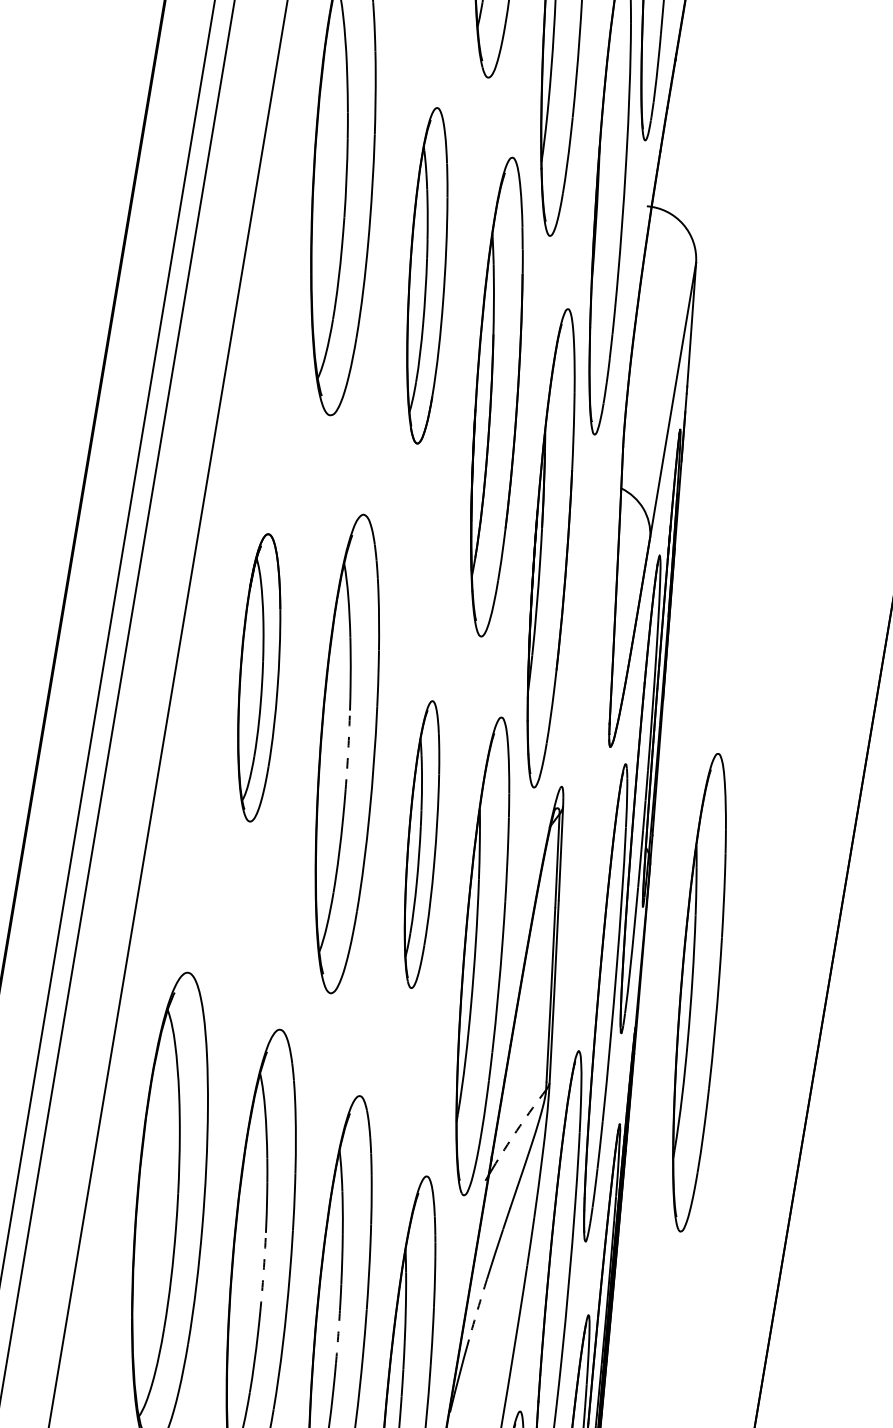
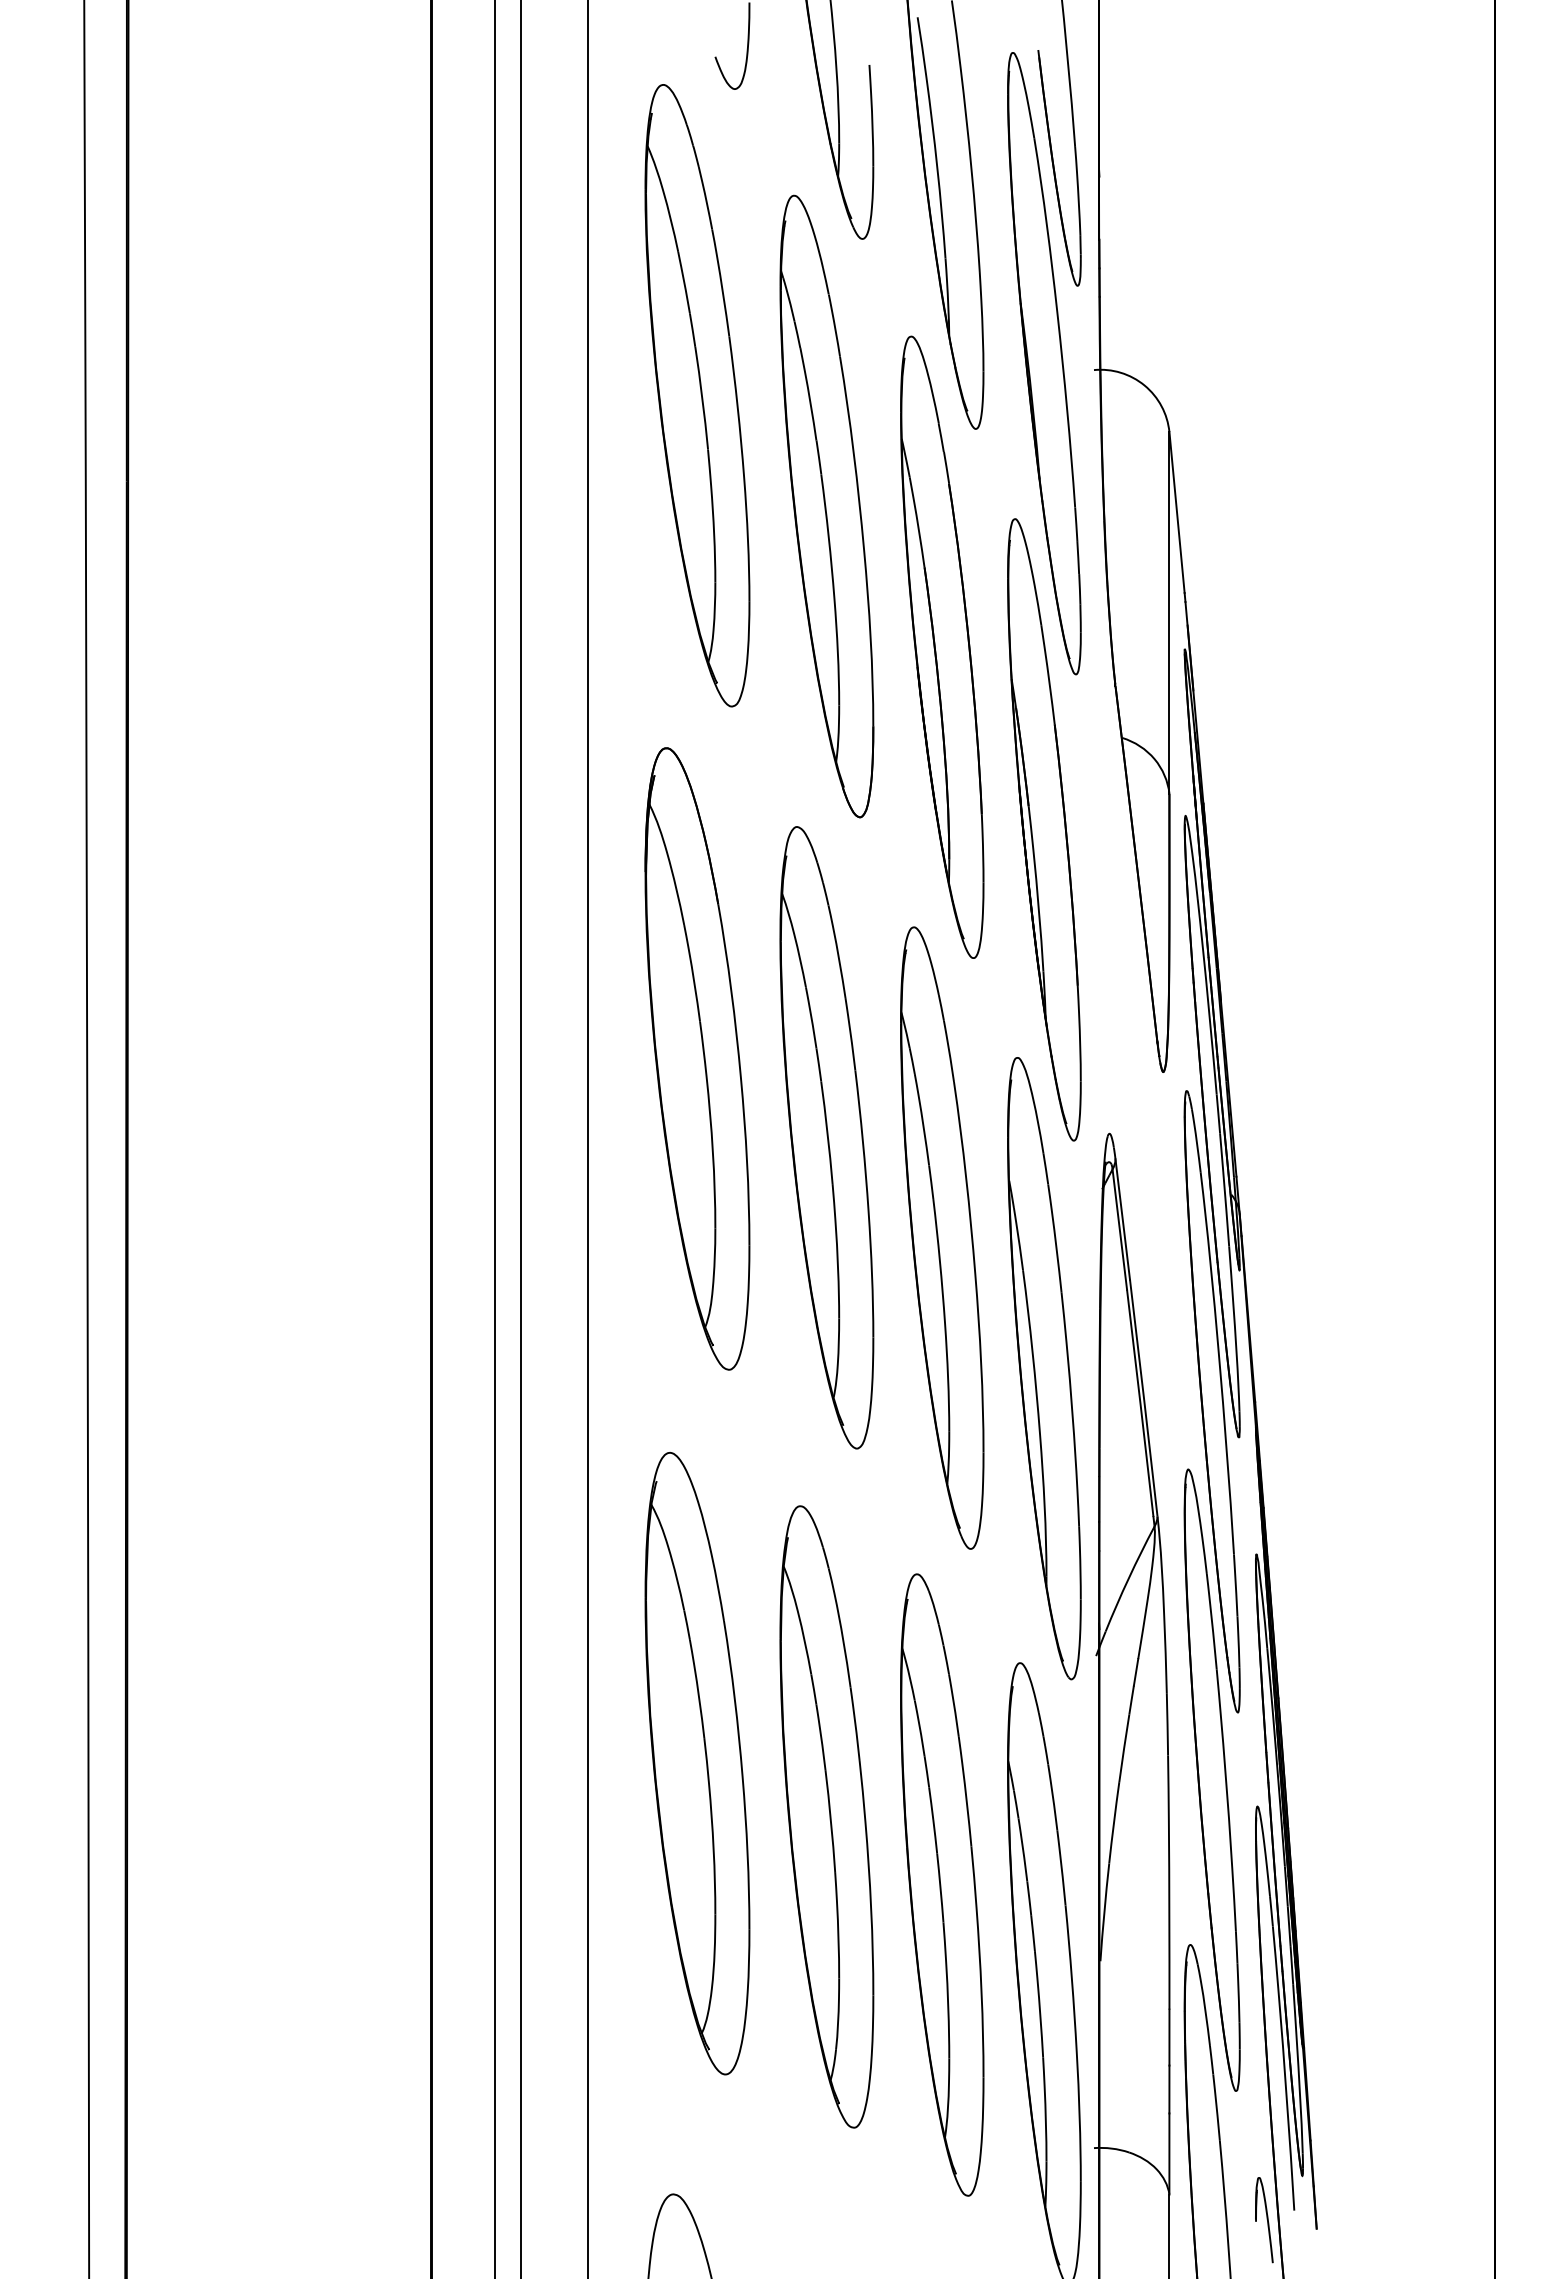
part: (426, 275) -> (826, 506), size x1.43
part: (259, 677) -> (697, 1058), size x1.67
arc: (348, 750) -> (827, 1132), dashed -> solid
part: (422, 844) -> (942, 1237), size x1.67
part: (699, 992) -> (1330, 1368), removed
arc: (519, 1126) -> (1128, 1578), dashed -> solid
arc: (263, 1272) -> (831, 1821), dashed -> solid
arc: (477, 1309) -> (1113, 1822), dashed -> solid
arc: (338, 1337) -> (940, 1888), dashed -> solid

